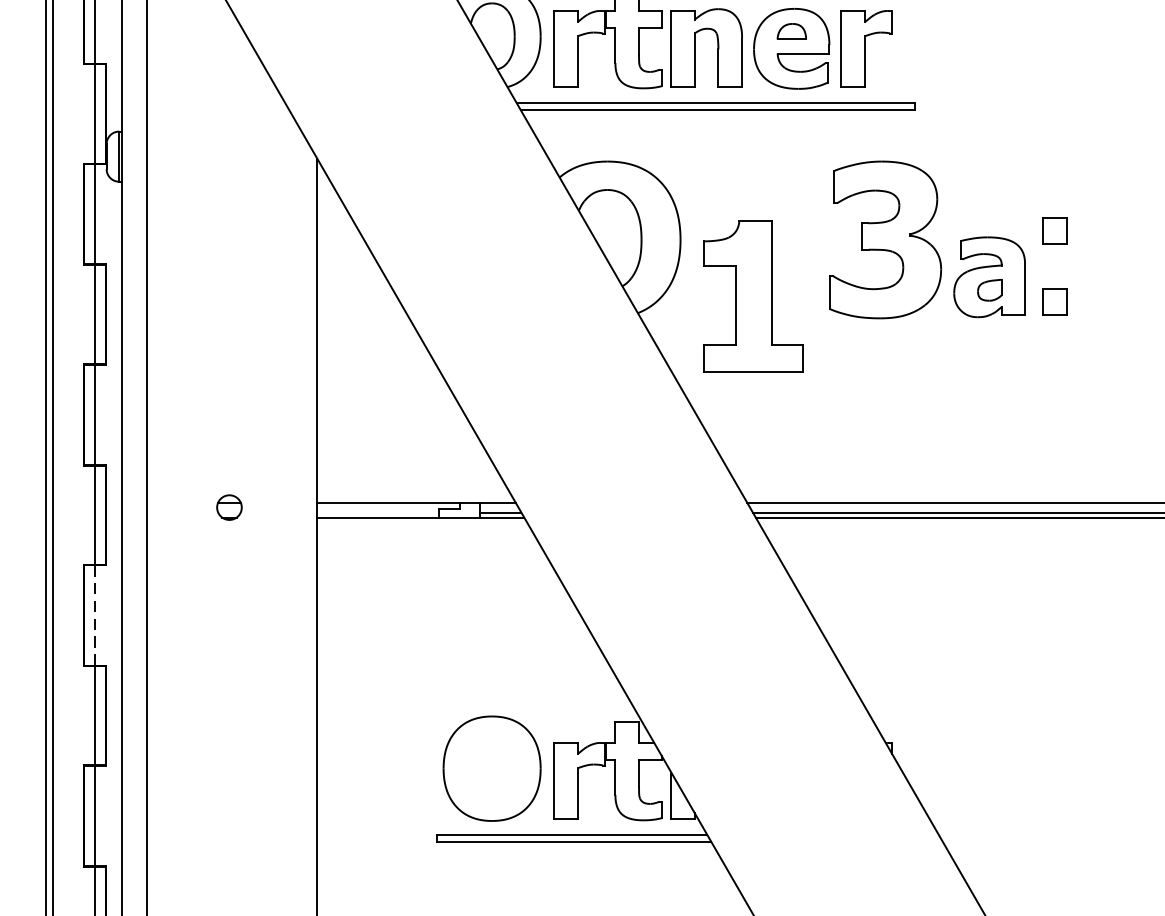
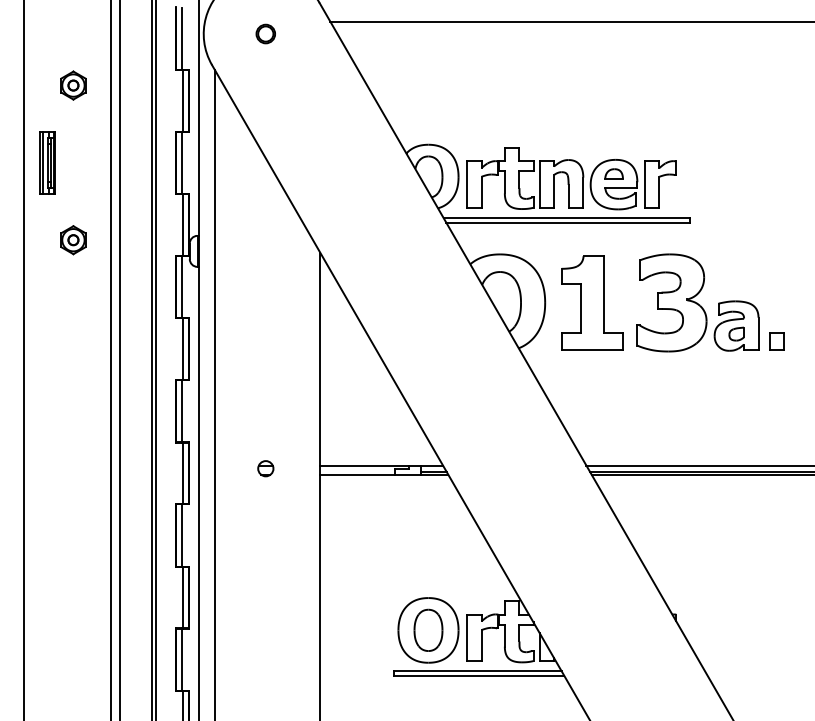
part: (1054, 231) -> (776, 297), removed
part: (753, 295) -> (592, 302), moved
line: (94, 615) -> (182, 535), dashed -> solid
part: (492, 767) -> (428, 629), added

